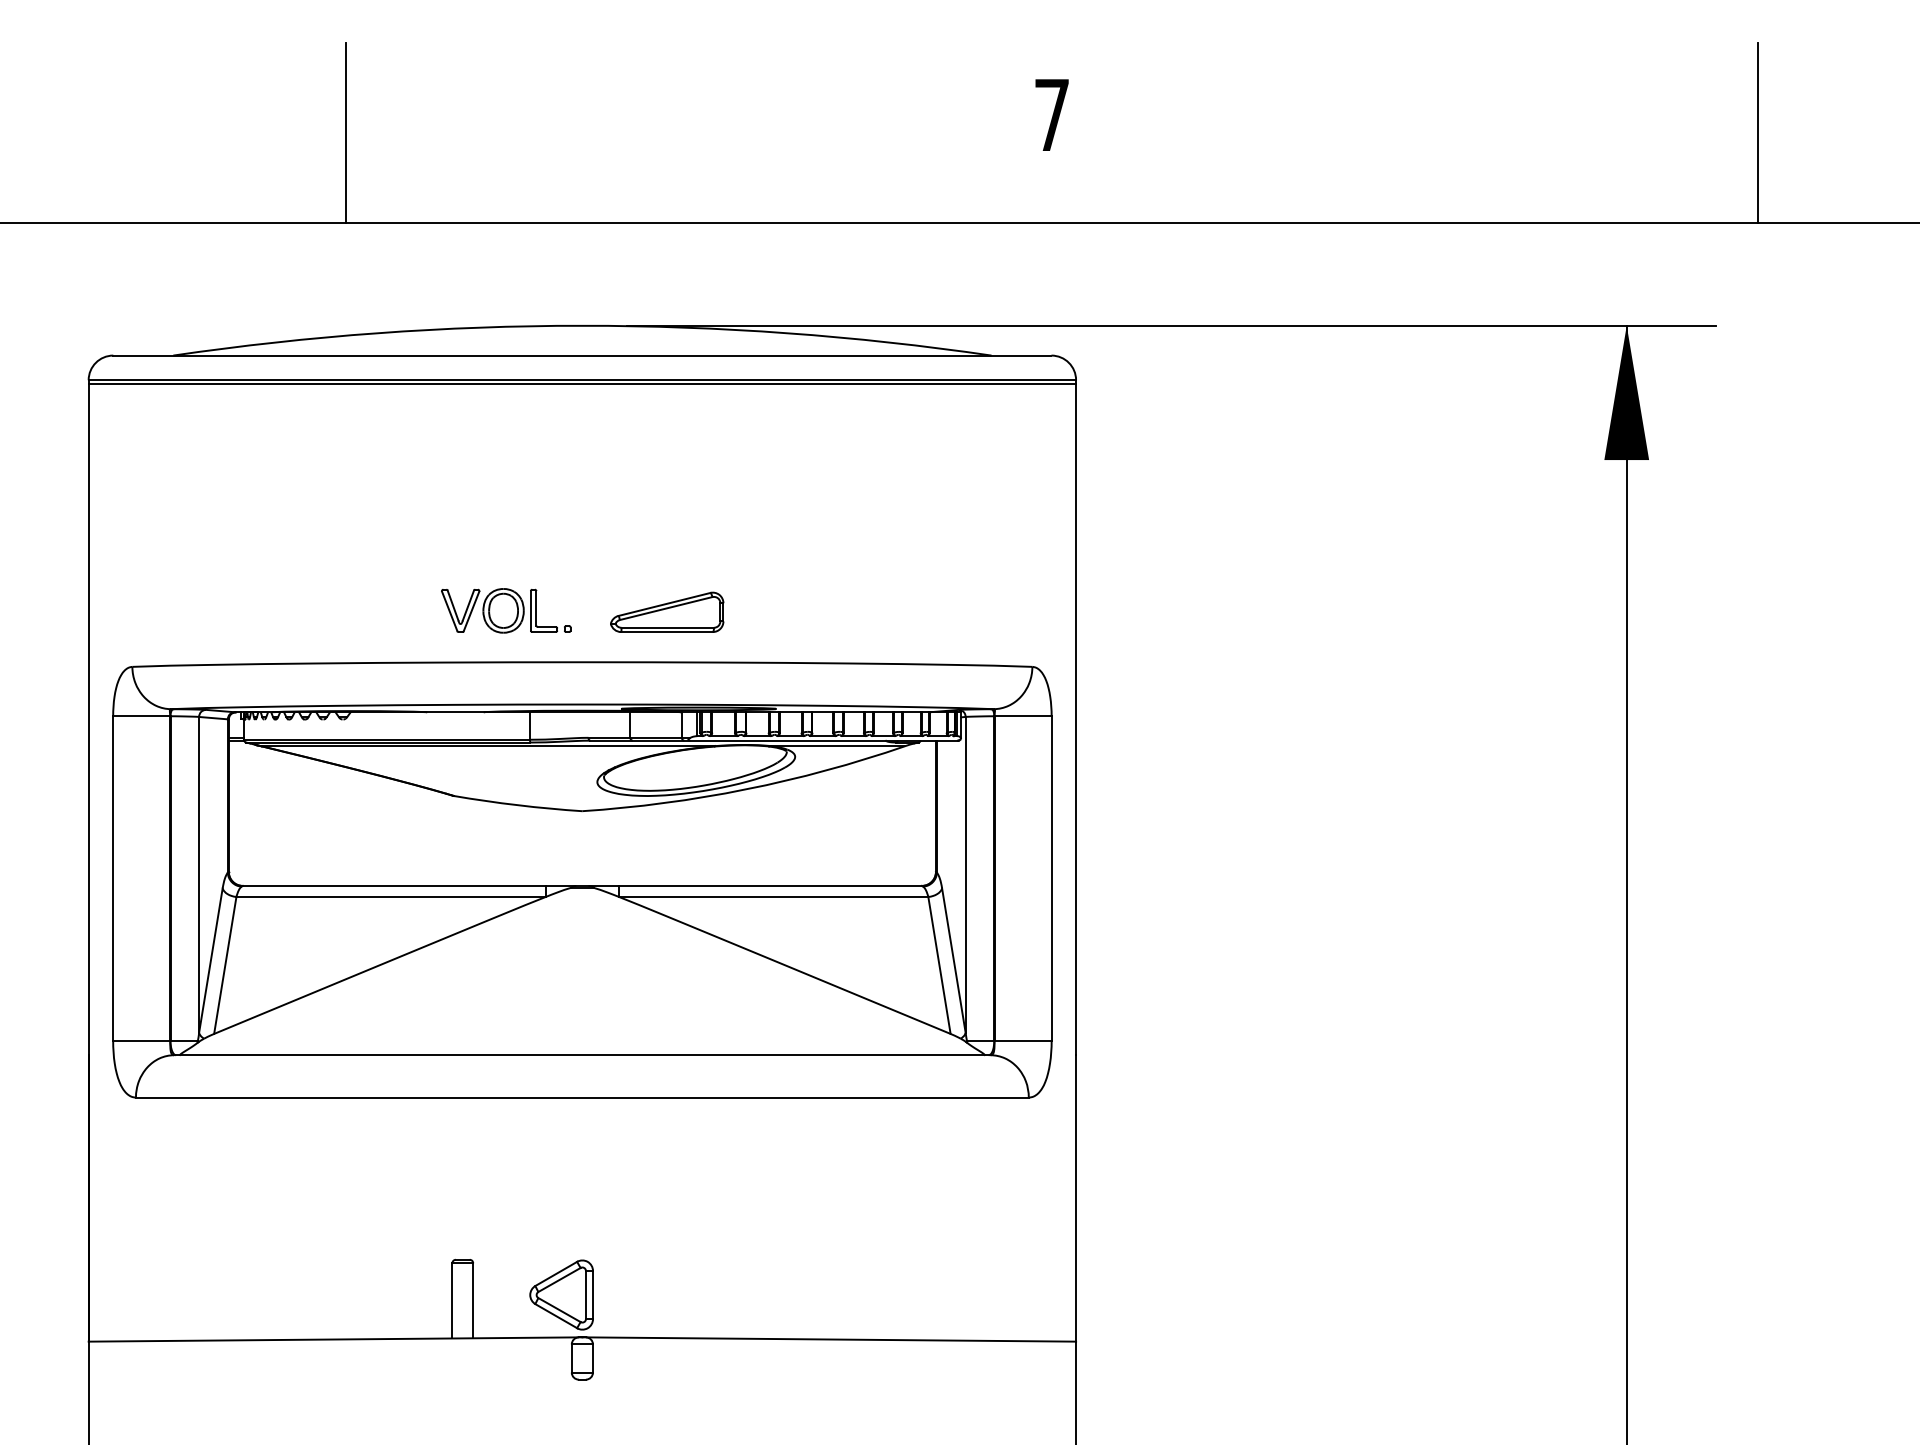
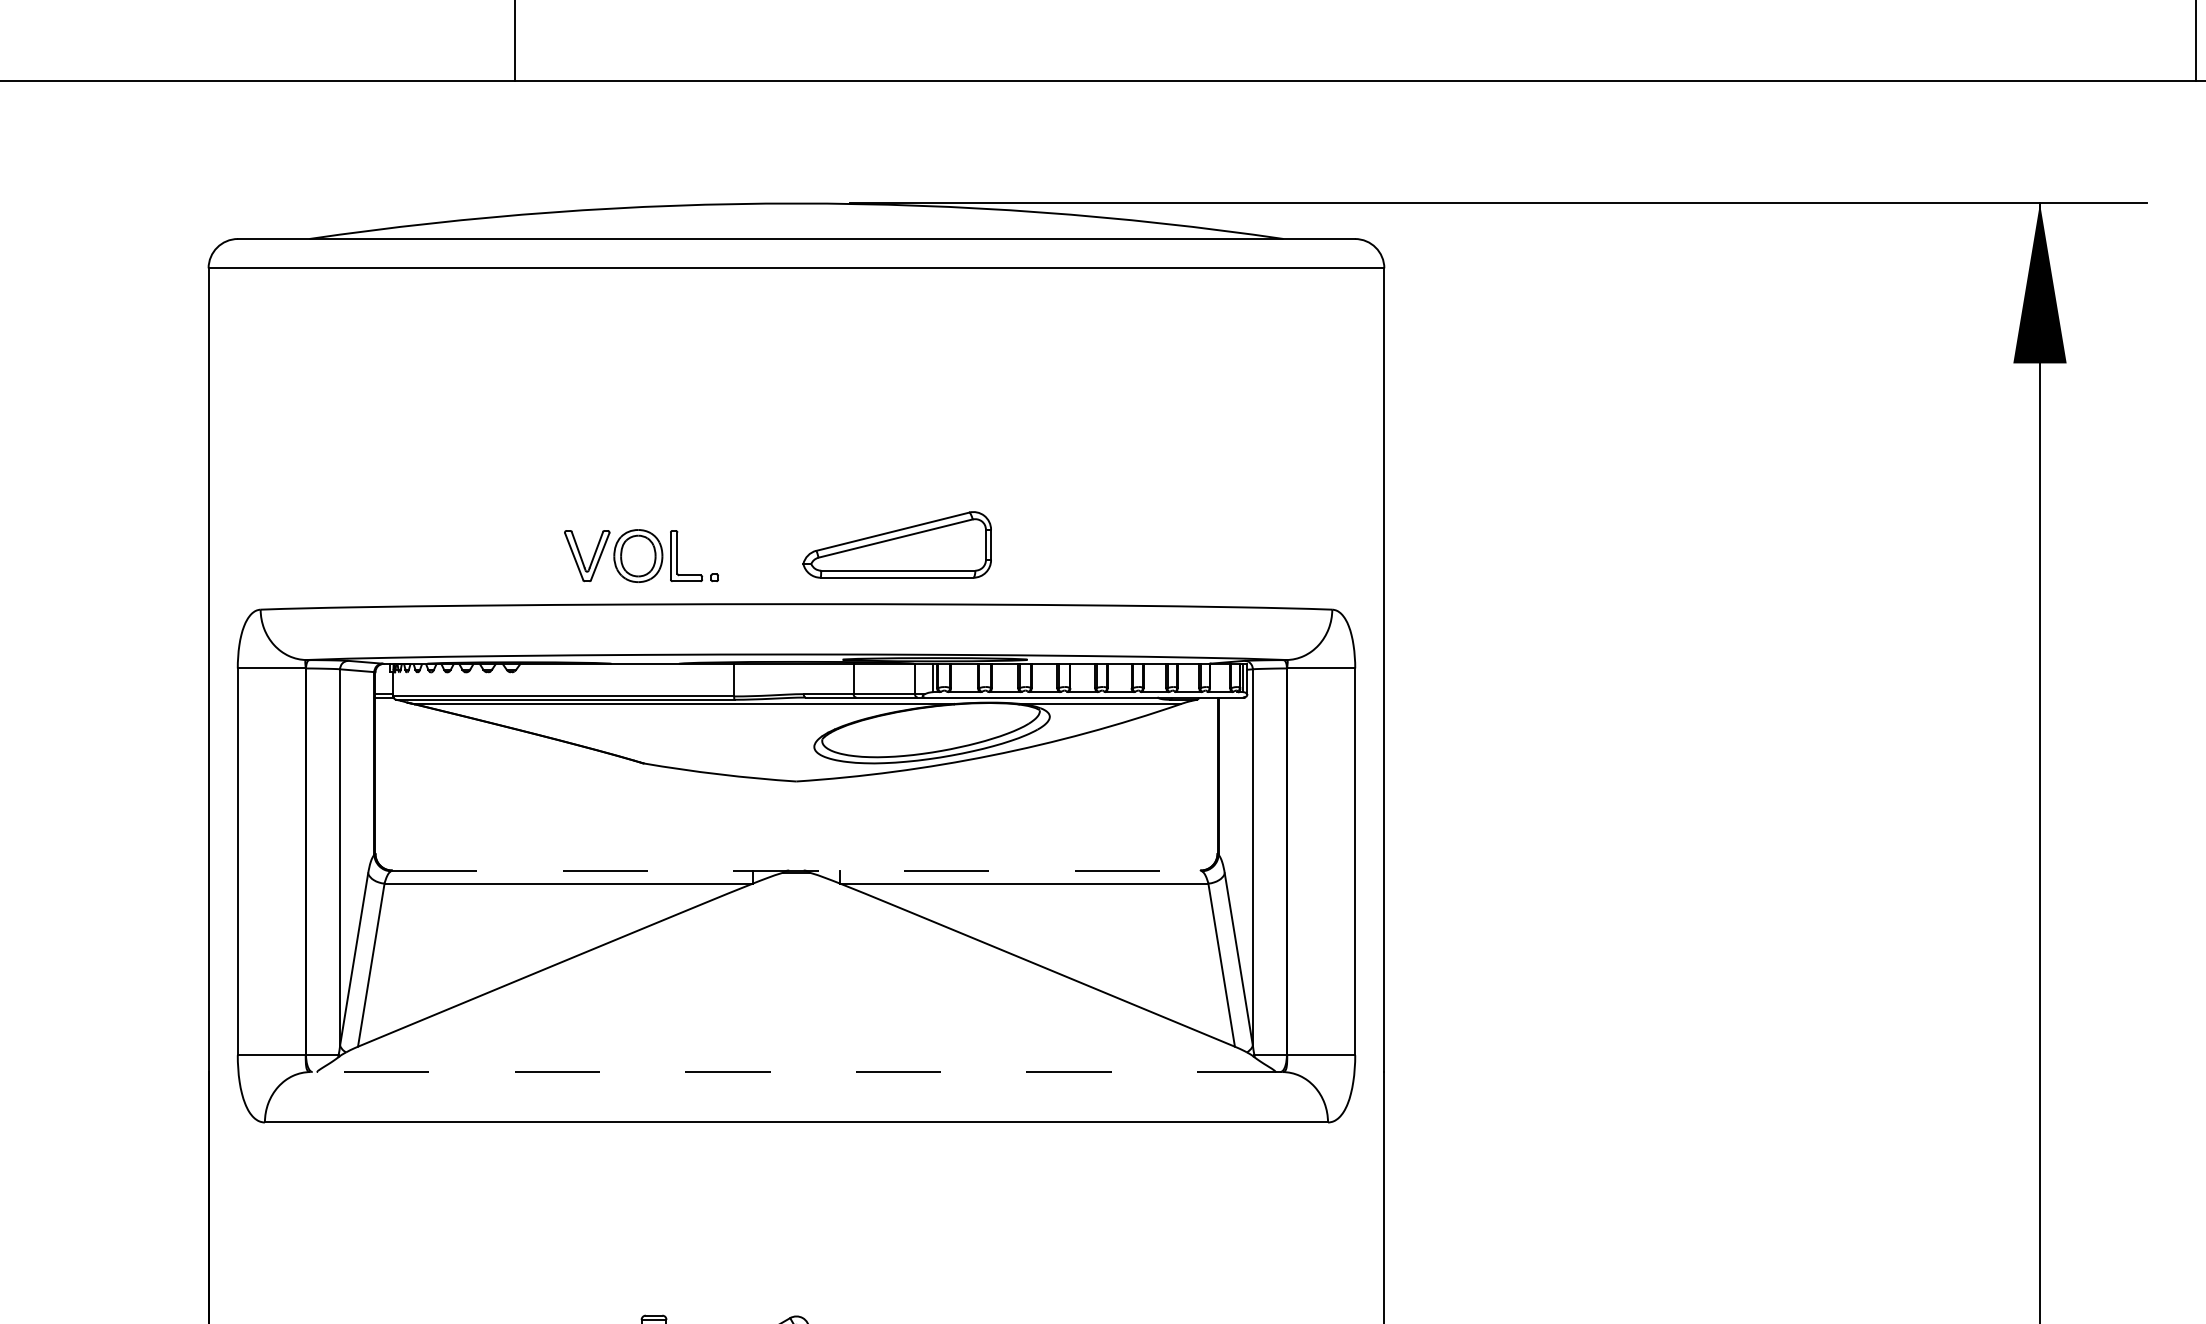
line: (582, 383) -> (796, 272), removed
part: (506, 610) -> (641, 555), moved
part: (667, 611) -> (897, 543), size x1.4
line: (582, 885) -> (796, 869), solid -> dashed
line: (581, 1055) -> (795, 1072), solid -> dashed

